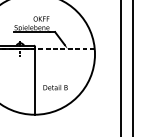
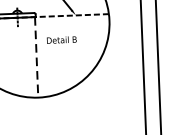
line: (34, 81) -> (36, 56), solid -> dashed
text: (55, 87) -> (61, 39), moved

